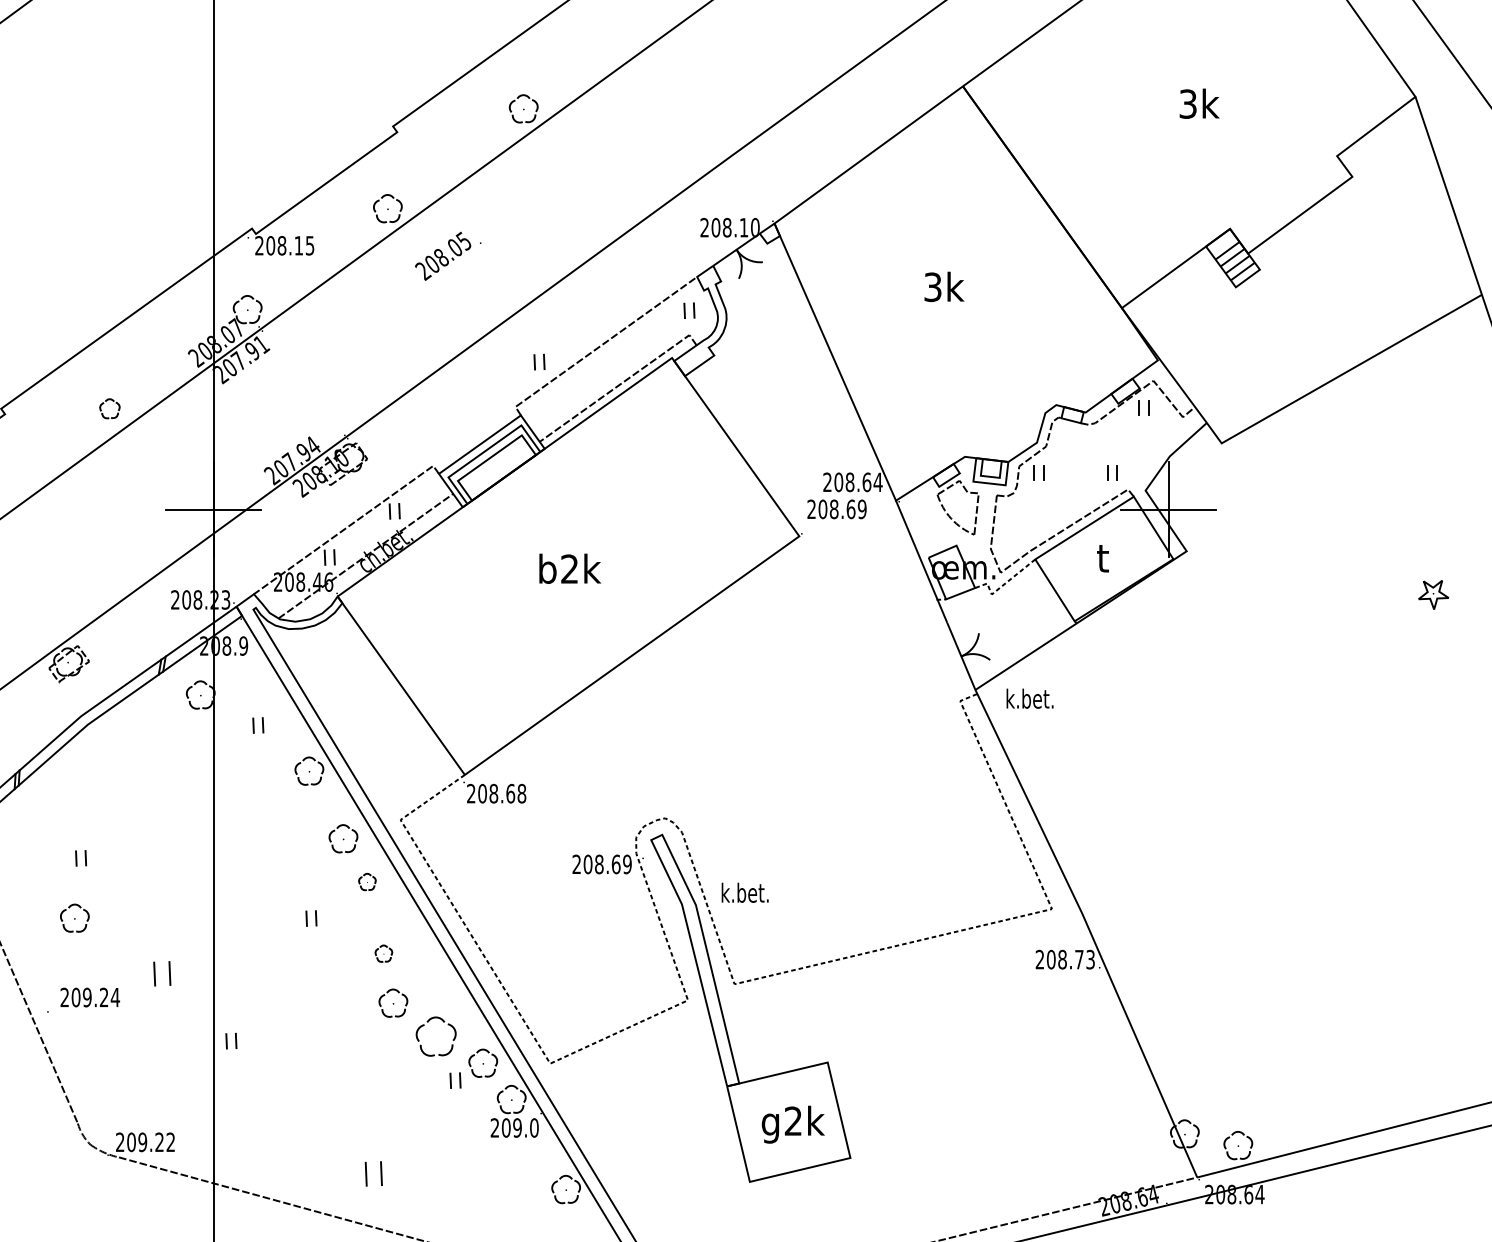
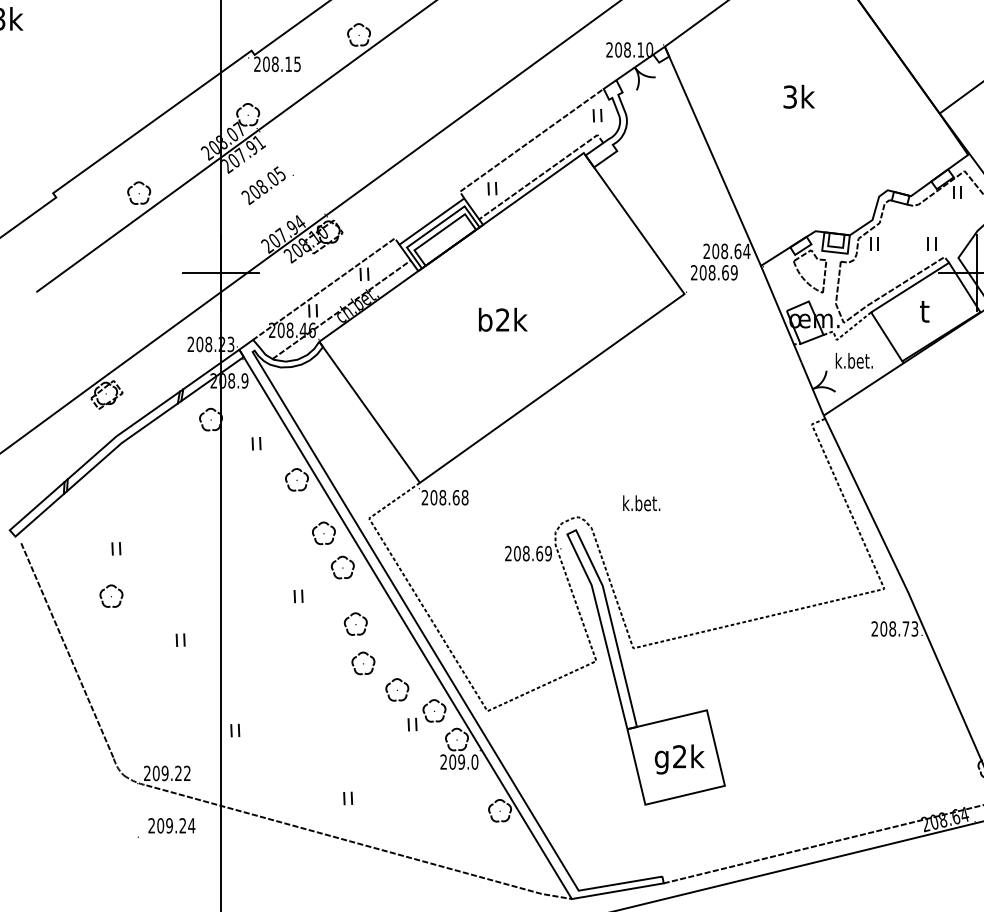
text: (448, 256) -> (267, 185), moved
part: (539, 361) -> (492, 188), moved
part: (109, 408) -> (138, 192), size x1.43
text: (1029, 698) -> (853, 360), moved
part: (367, 881) -> (342, 567), size x1.67
text: (744, 892) -> (641, 503), moved
part: (383, 953) -> (355, 624), size x1.67
part: (162, 973) -> (180, 639), size x0.62
text: (83, 999) -> (166, 827), moved
part: (436, 1036) -> (397, 689), size x0.71
part: (231, 1040) -> (235, 730), moved
part: (374, 1173) -> (348, 798), size x0.62

